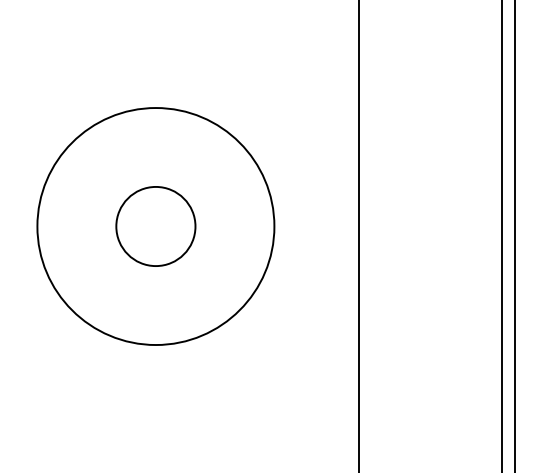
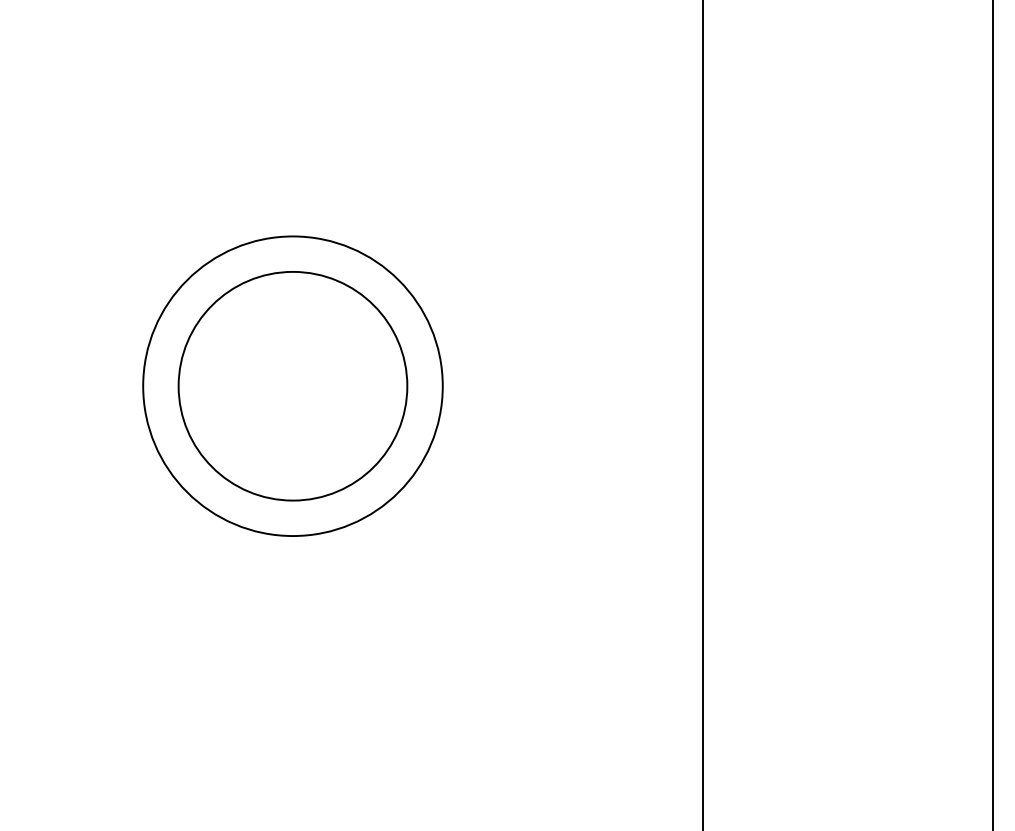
circle: (155, 226) -> (292, 386), size x0.62
circle: (155, 226) -> (292, 386), size x1.43

